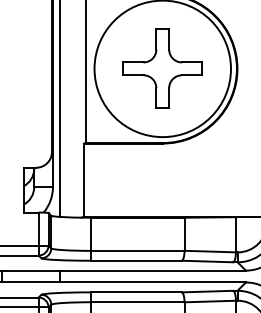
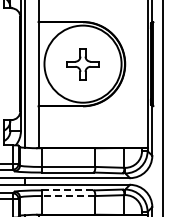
part: (161, 69) -> (82, 64), size x0.7
line: (137, 292) -> (68, 190), solid -> dashed
line: (137, 303) -> (68, 196), solid -> dashed

